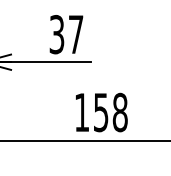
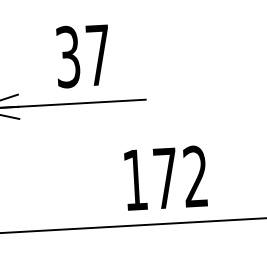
text: (66, 34) -> (83, 55), moved
text: (110, 112) -> (180, 177), 158 -> 172

